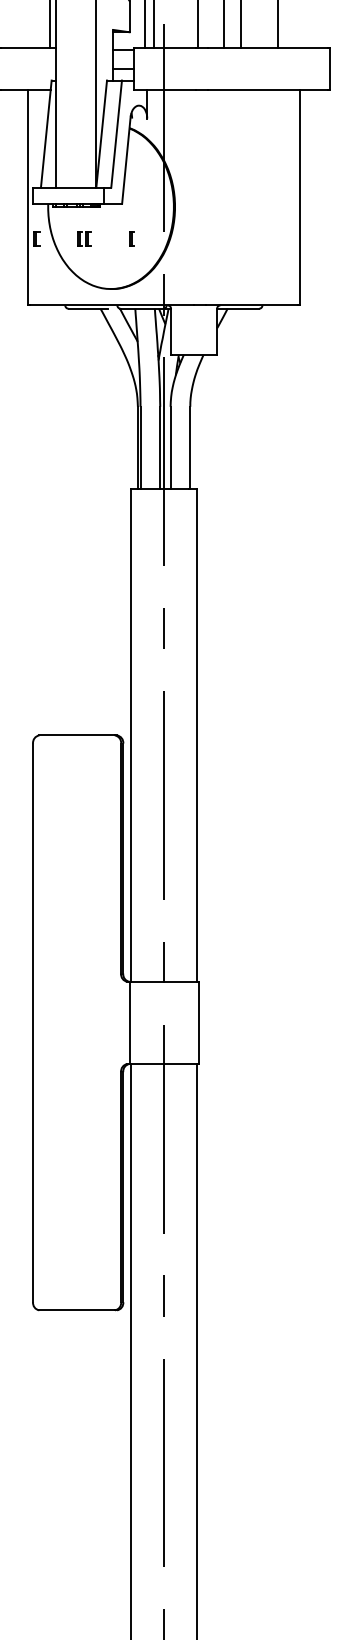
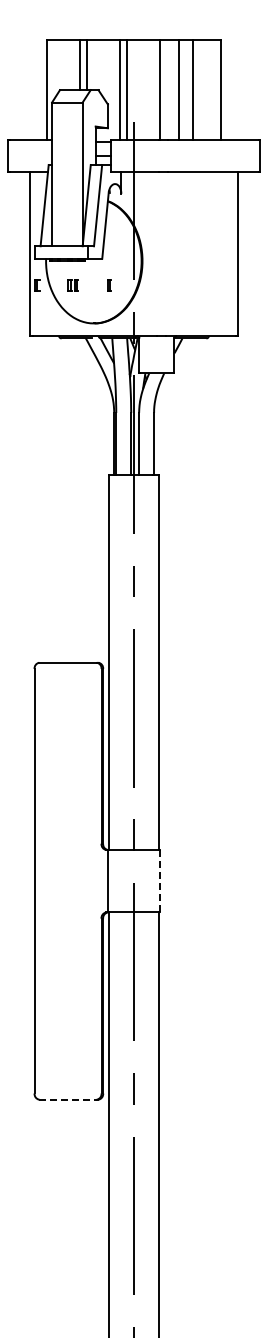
line: (198, 1021) -> (160, 880), solid -> dashed
line: (77, 1310) -> (68, 1099), solid -> dashed

